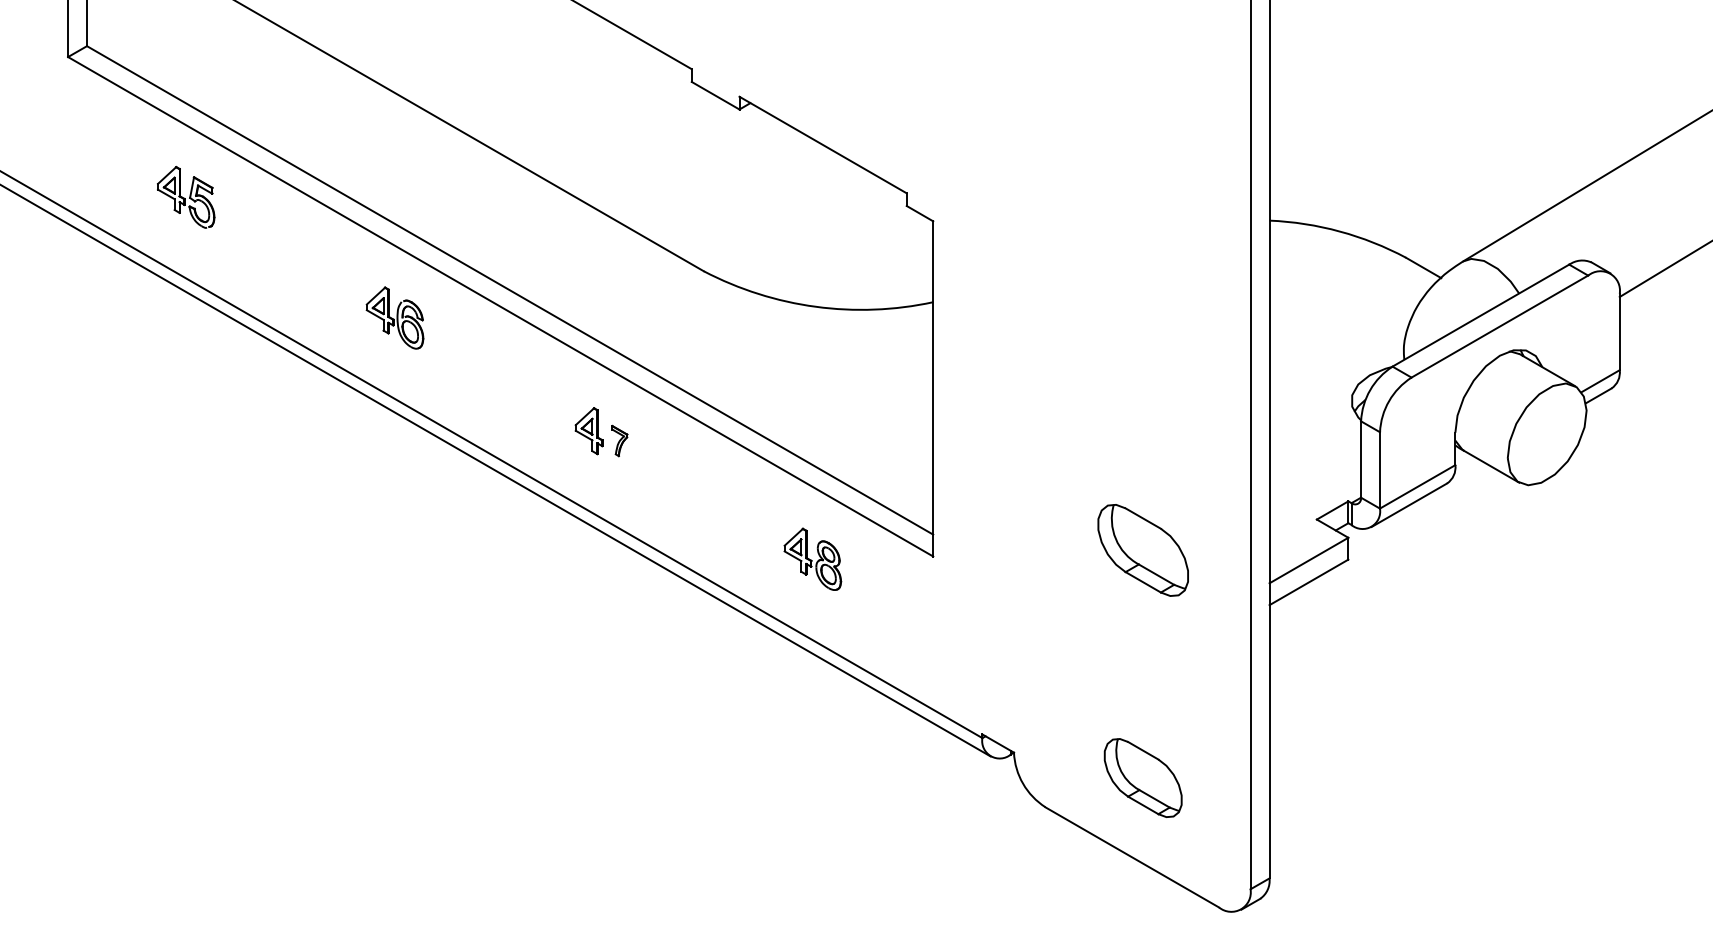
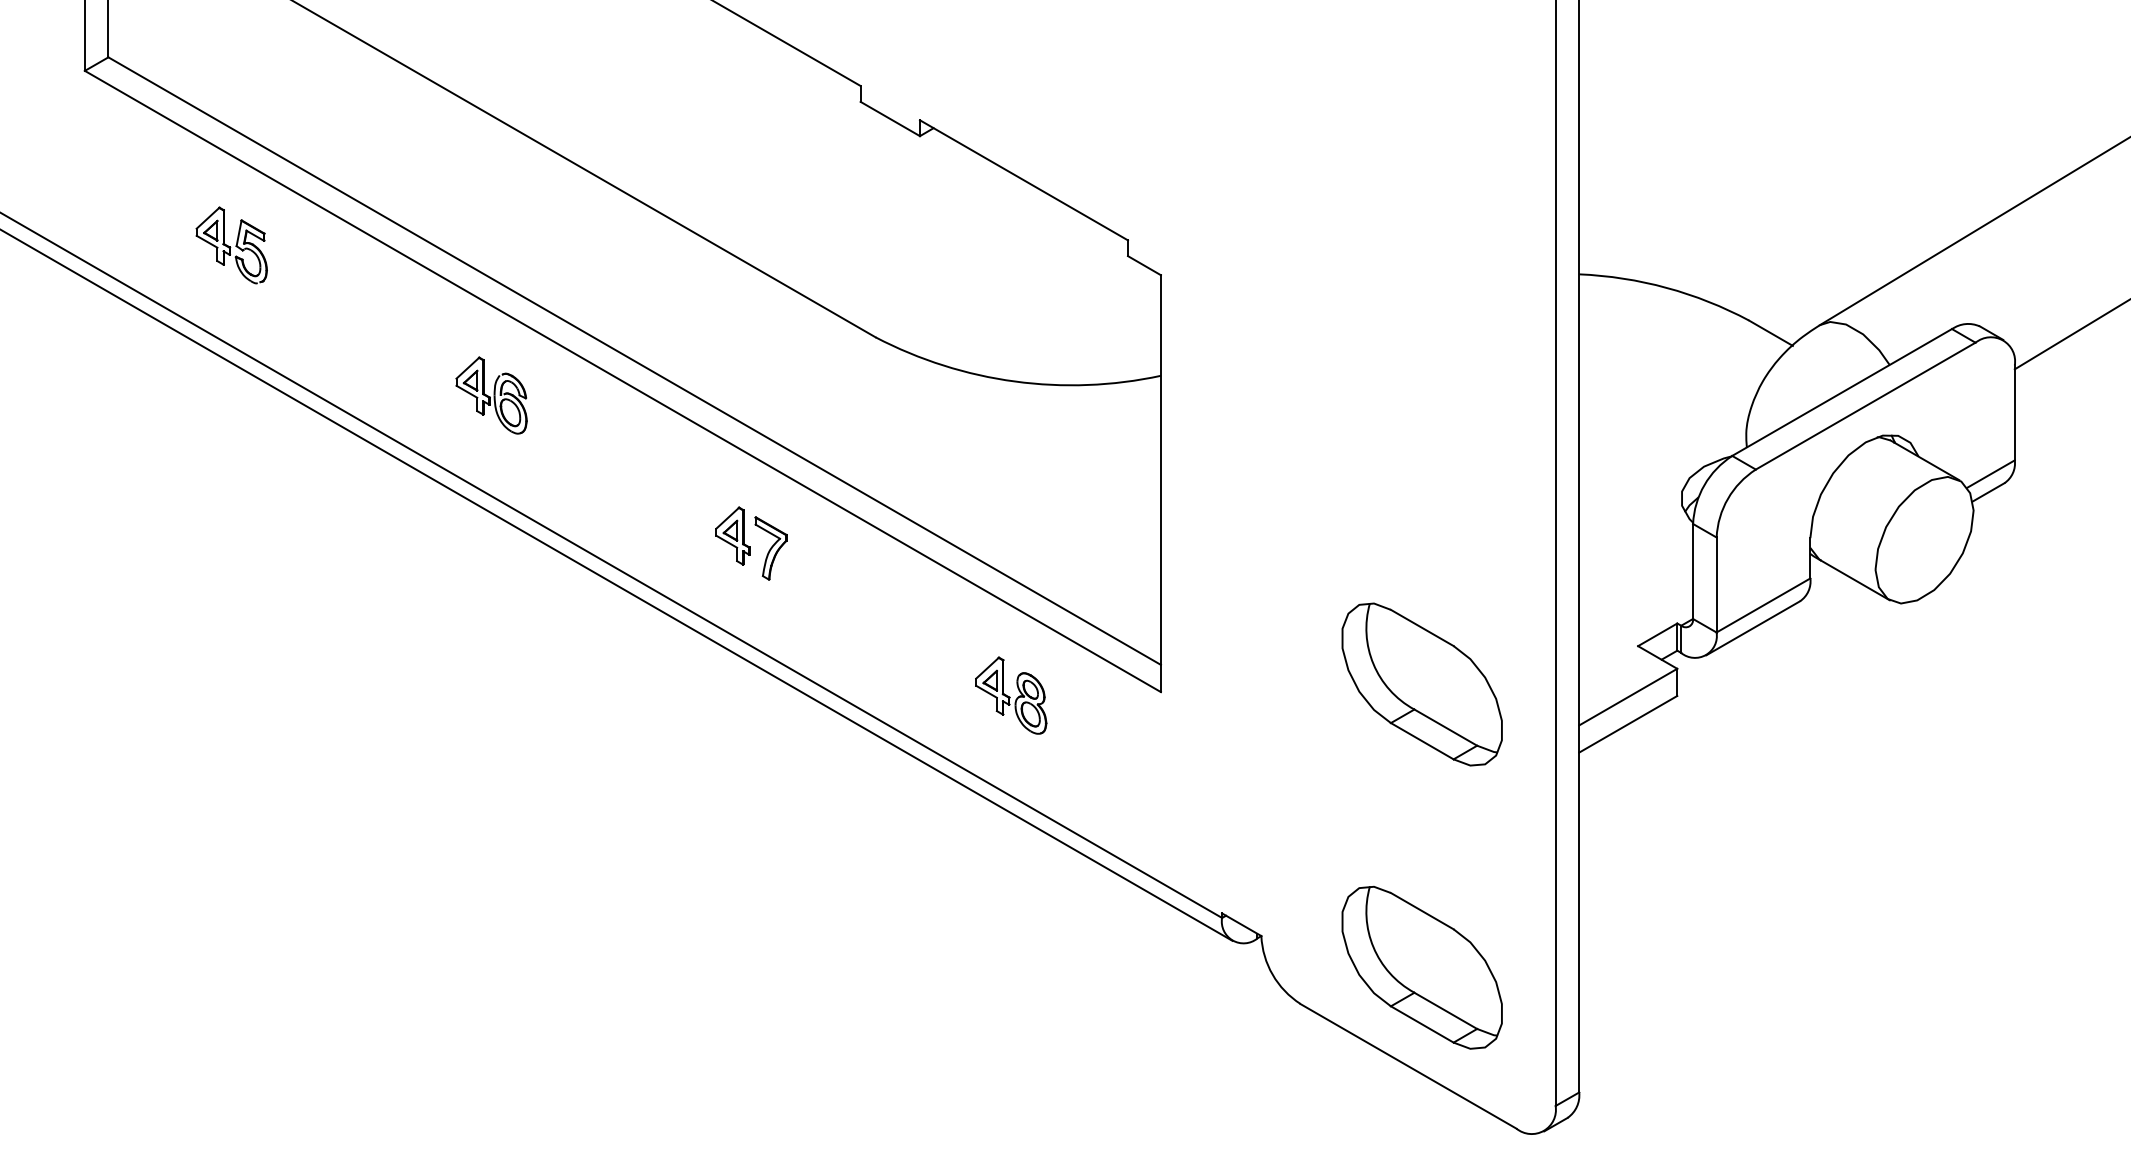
part: (619, 441) -> (770, 548), size x1.67
part: (1142, 550) -> (1421, 684), size x1.43
part: (1142, 777) -> (1421, 967), size x1.67

